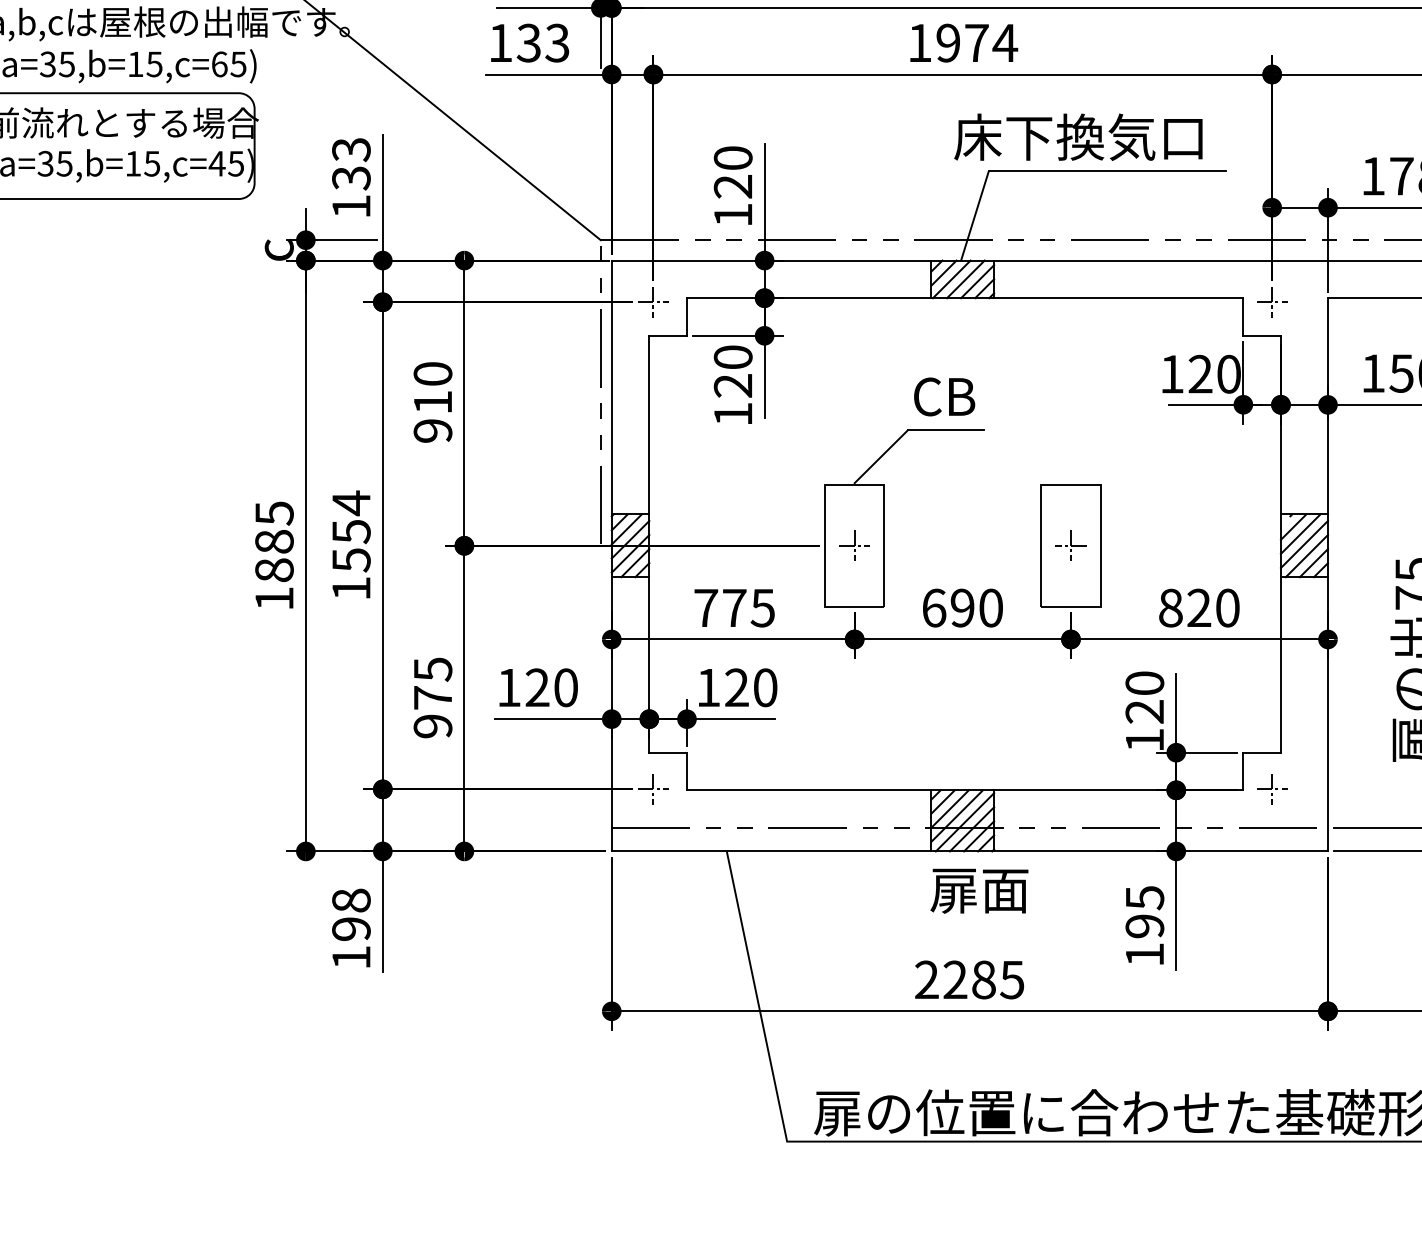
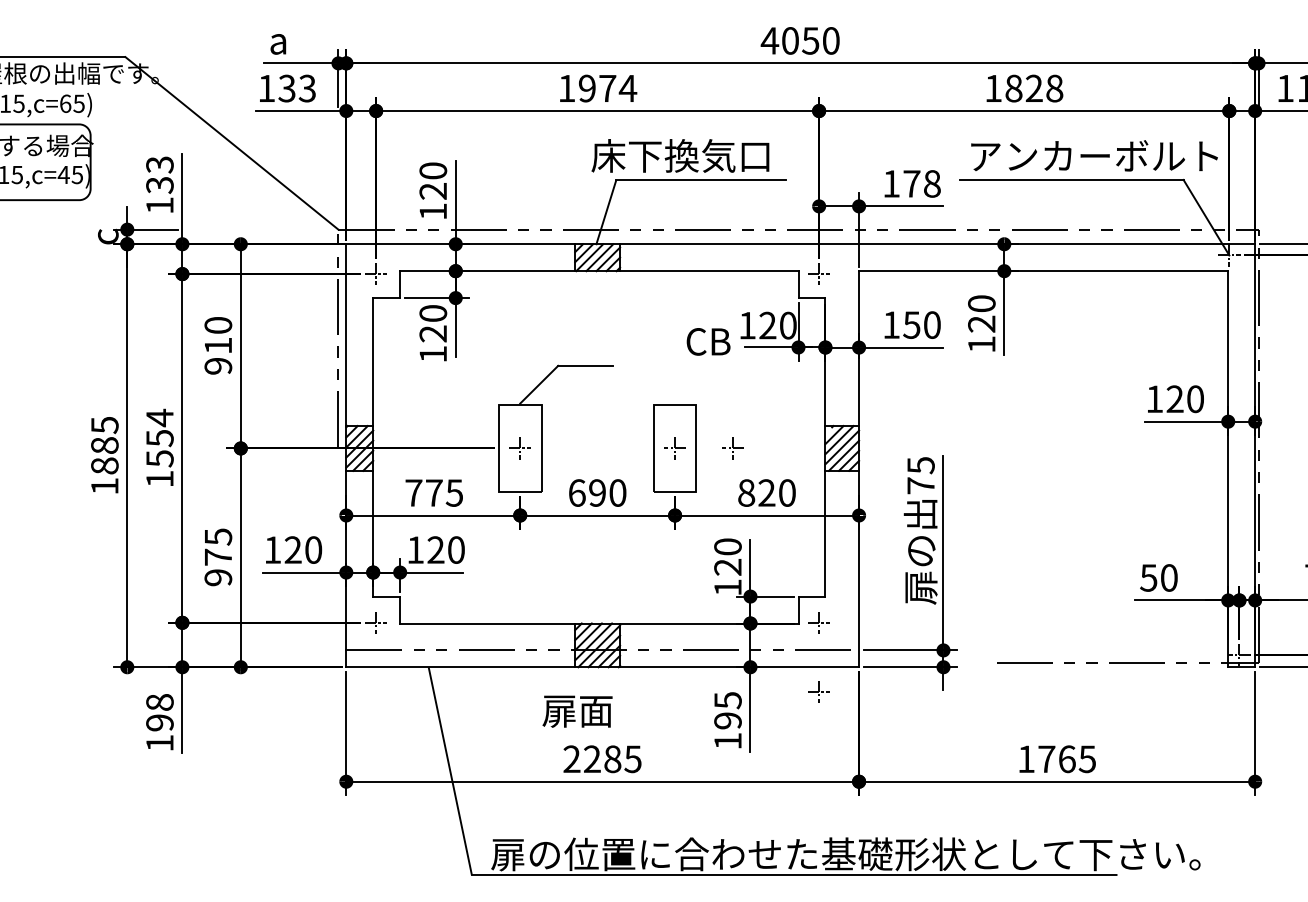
text: (944, 396) -> (708, 341), moved
part: (1151, 545) -> (732, 448), added
part: (1271, 885) -> (818, 691), added
text: (979, 890) -> (577, 711), moved

